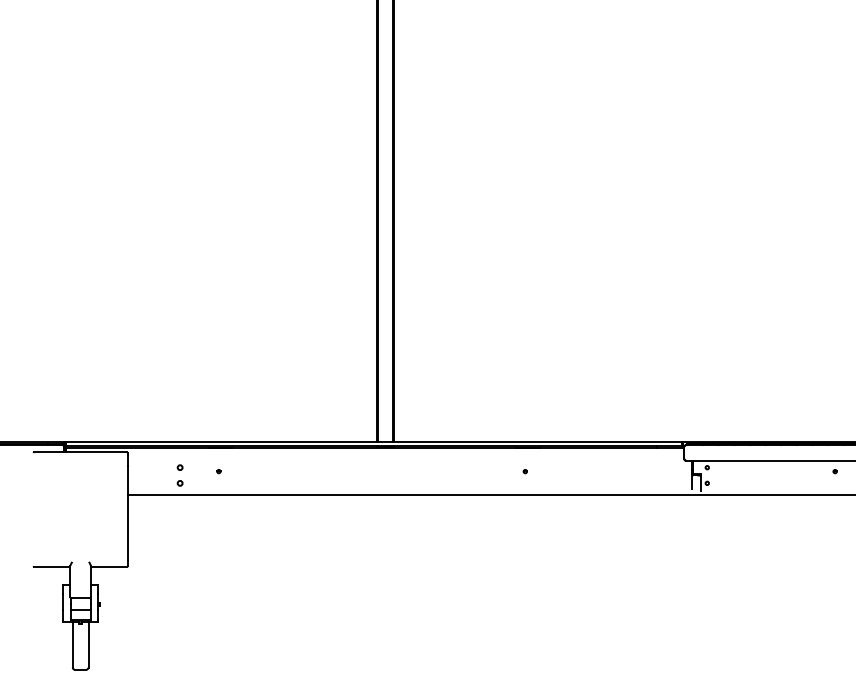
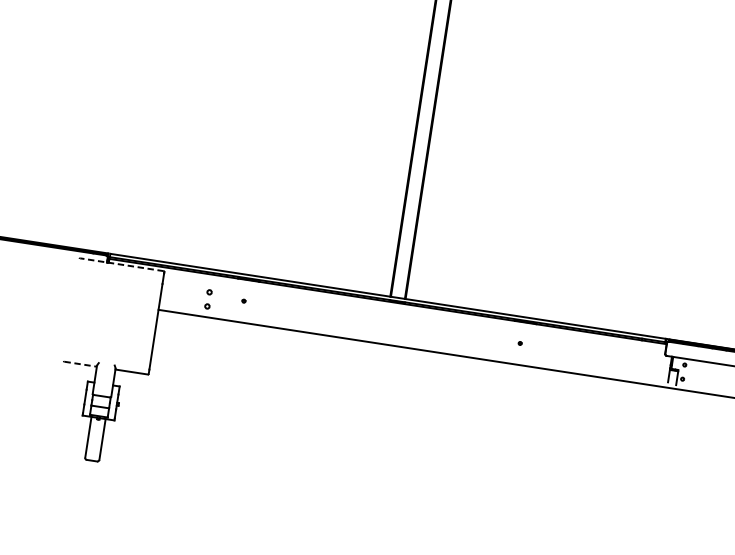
line: (80, 452) -> (121, 264), solid -> dashed
line: (52, 567) -> (80, 364), solid -> dashed

